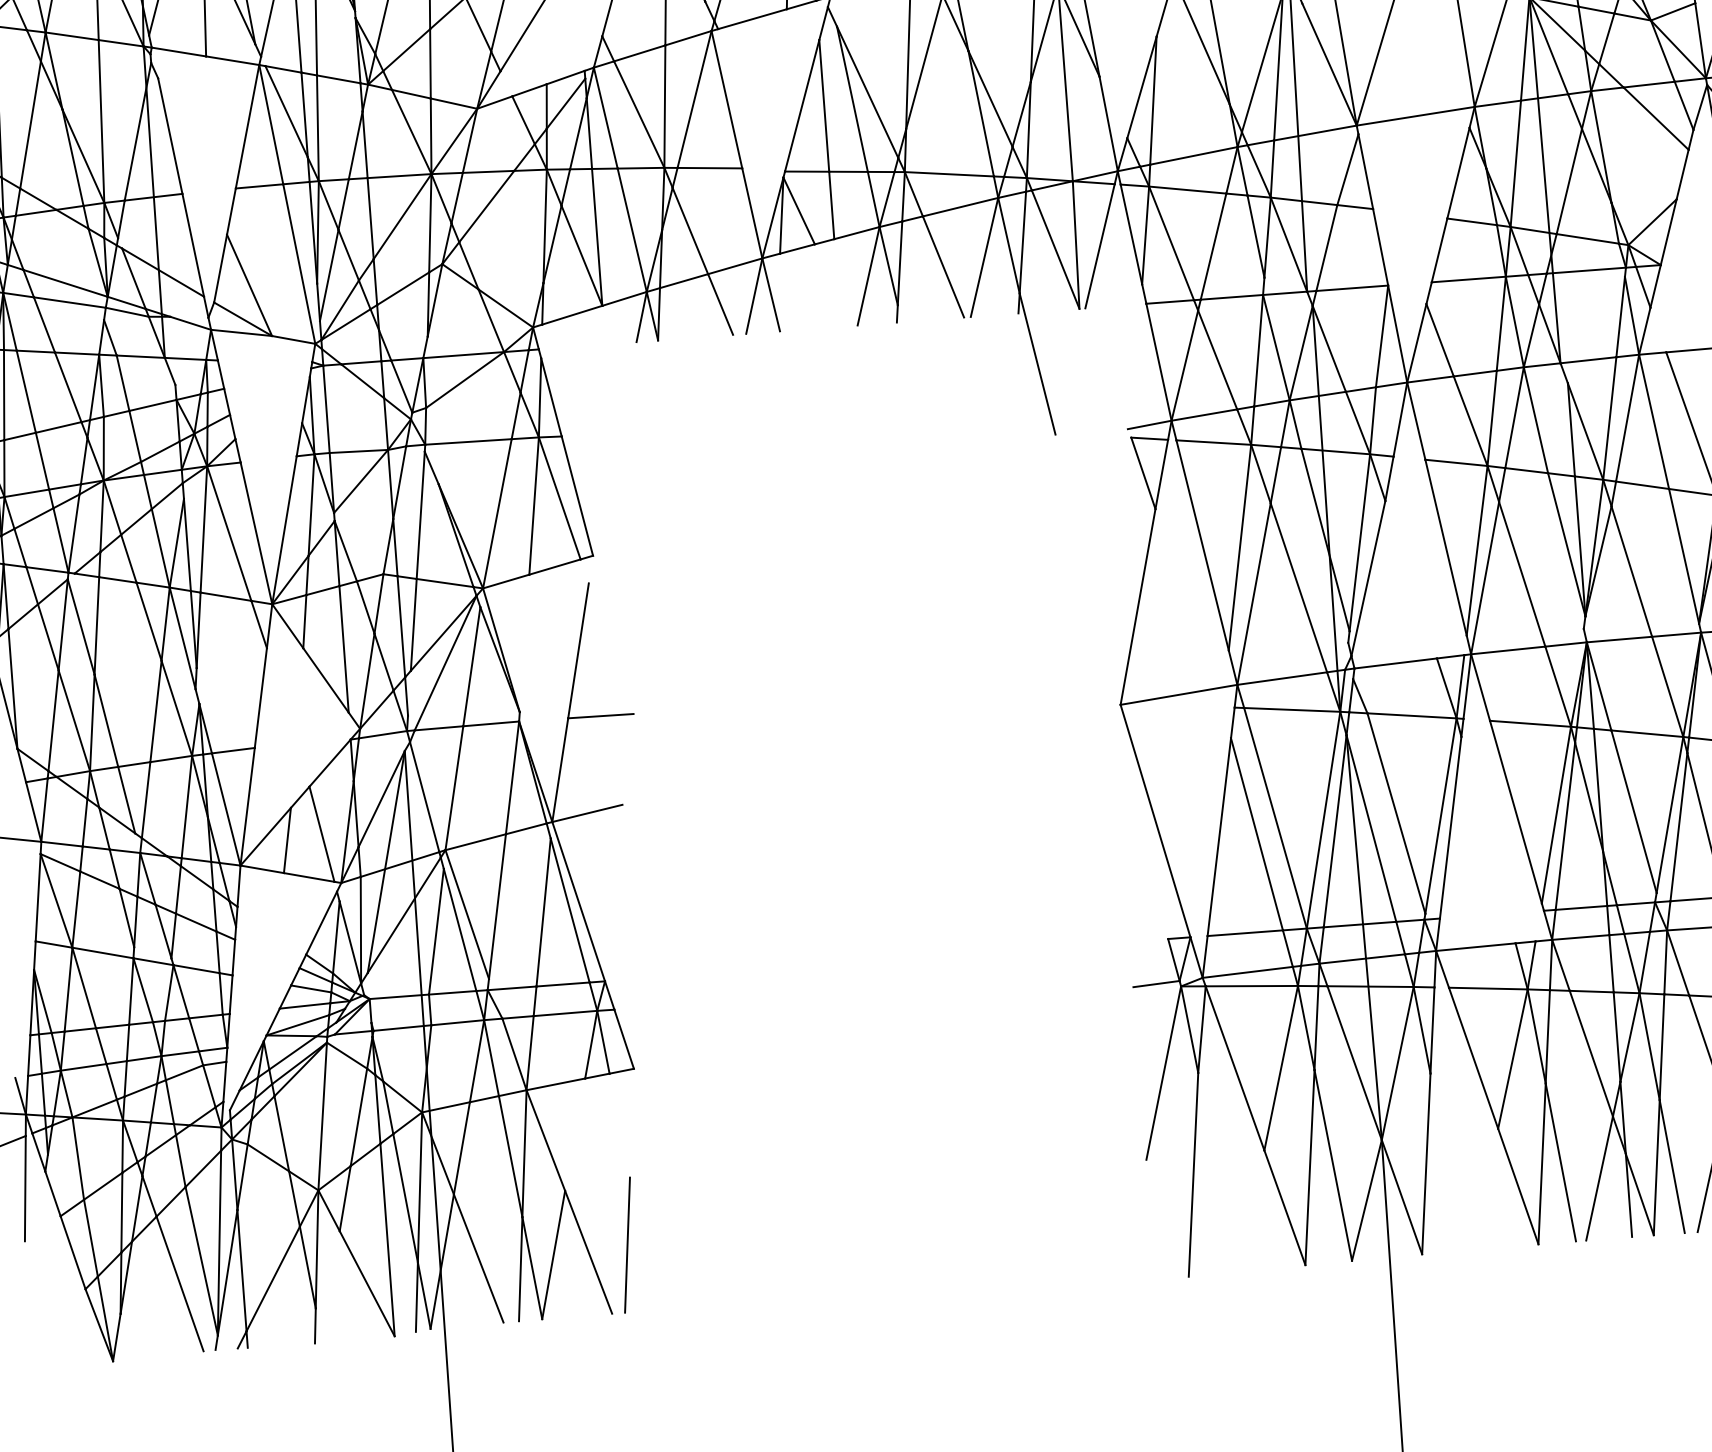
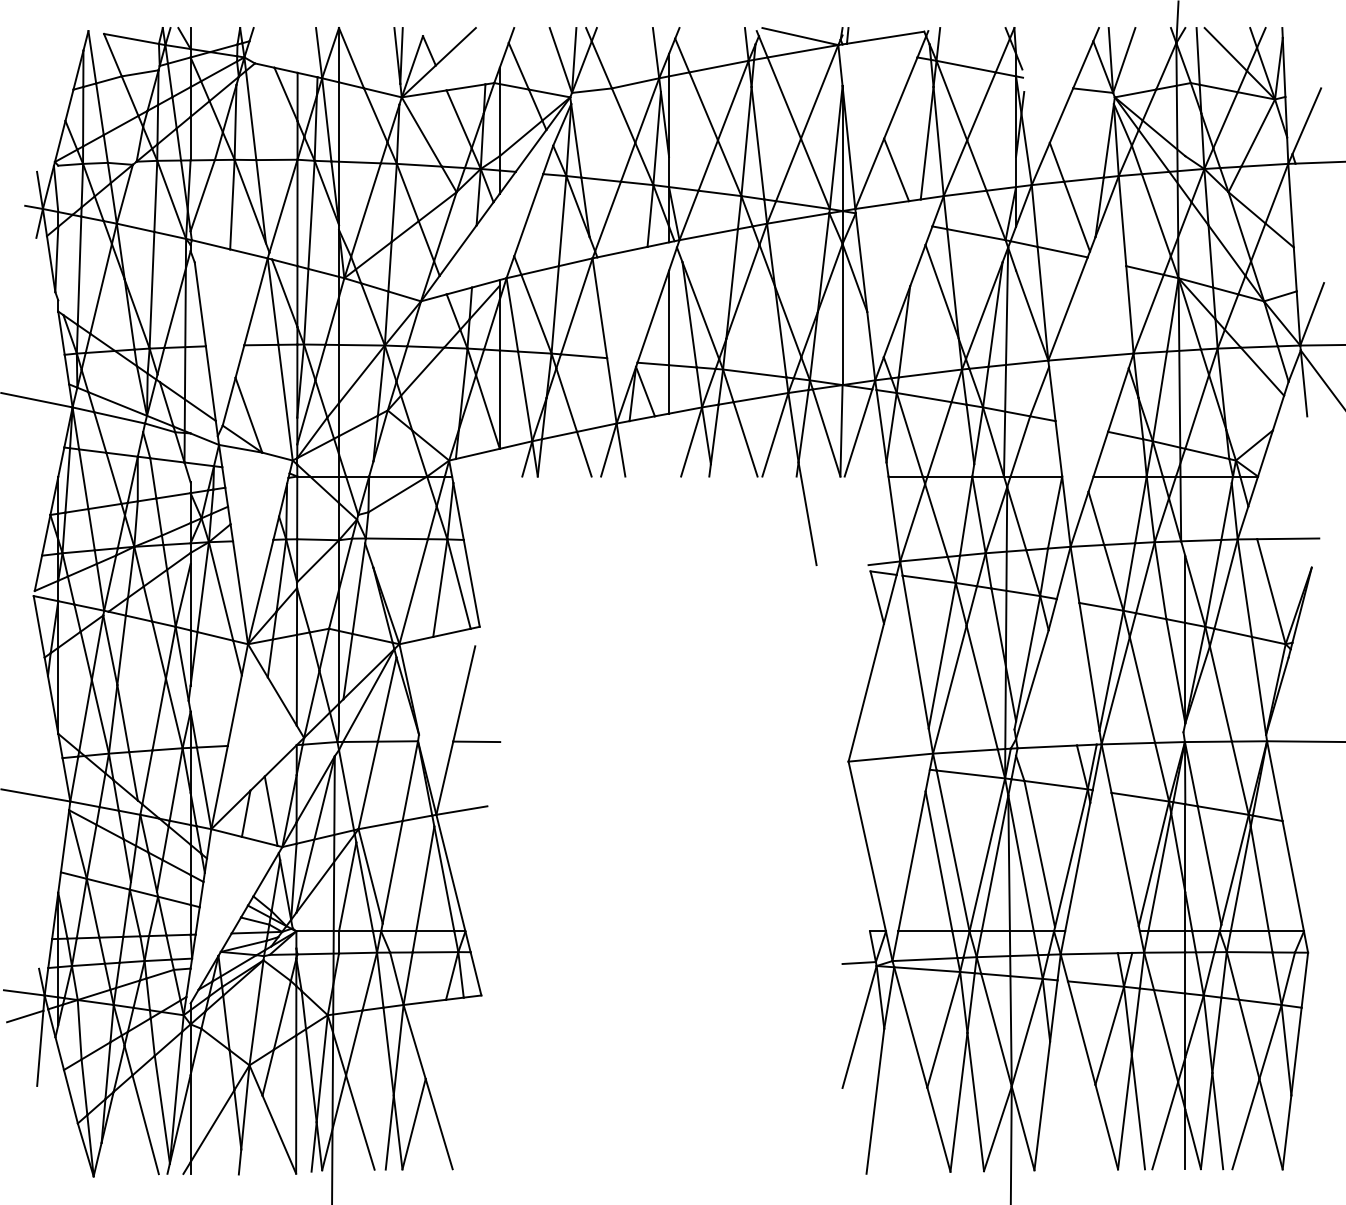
line: (627, 1245) -> (467, 1121), removed

